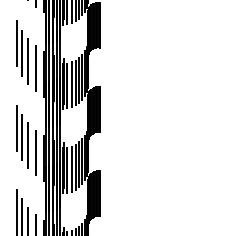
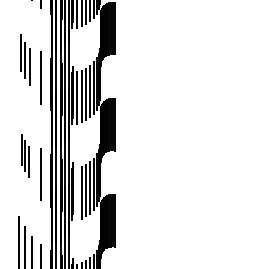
part: (22, 52) -> (25, 59), size x0.7
part: (22, 136) -> (25, 155), size x0.6
line: (66, 169) -> (76, 193), removed

